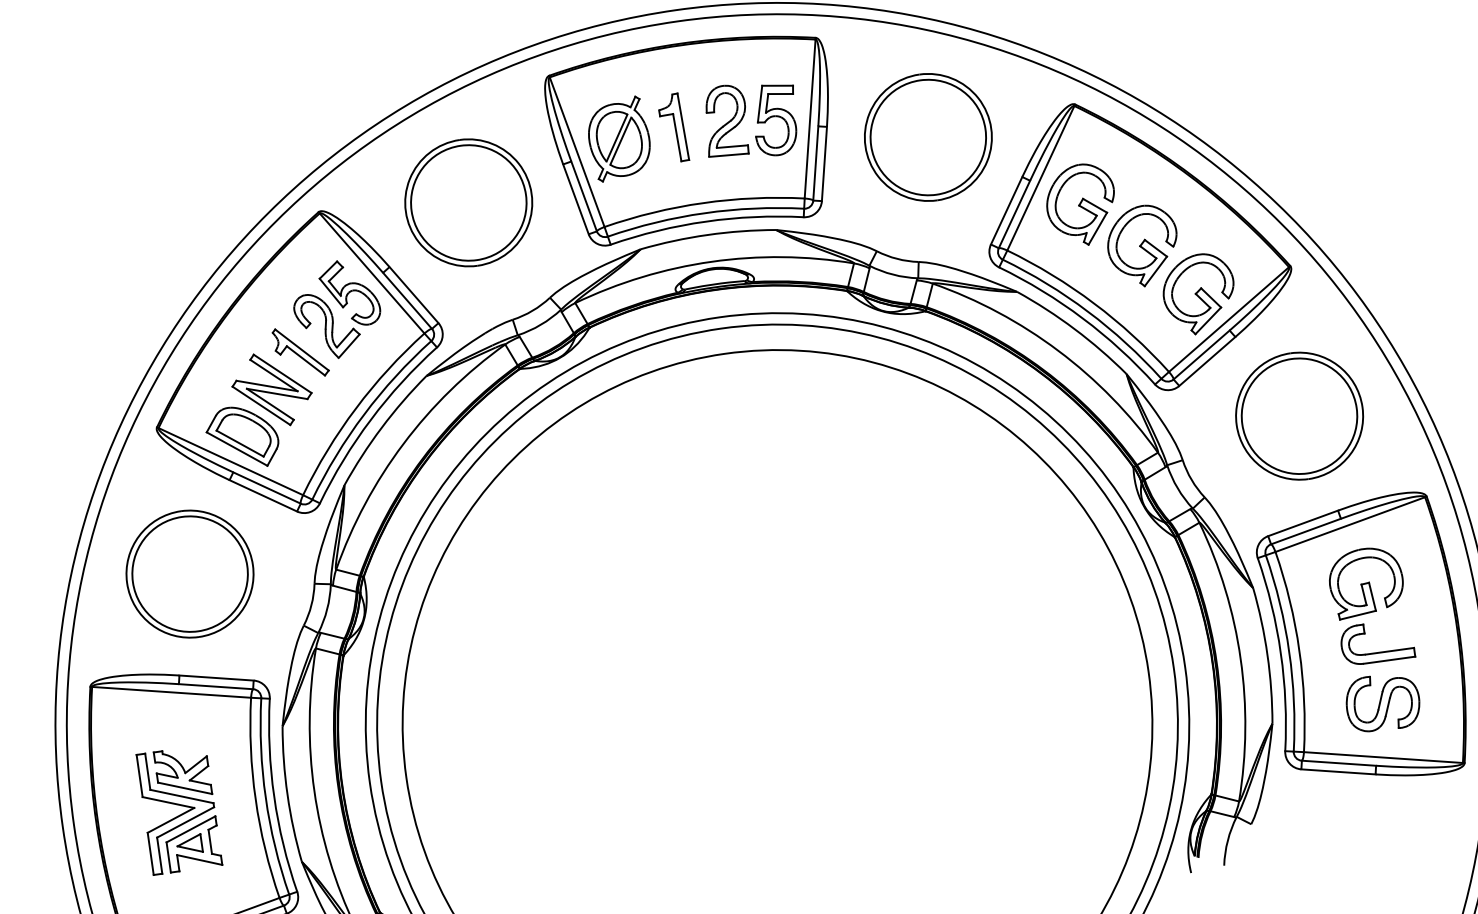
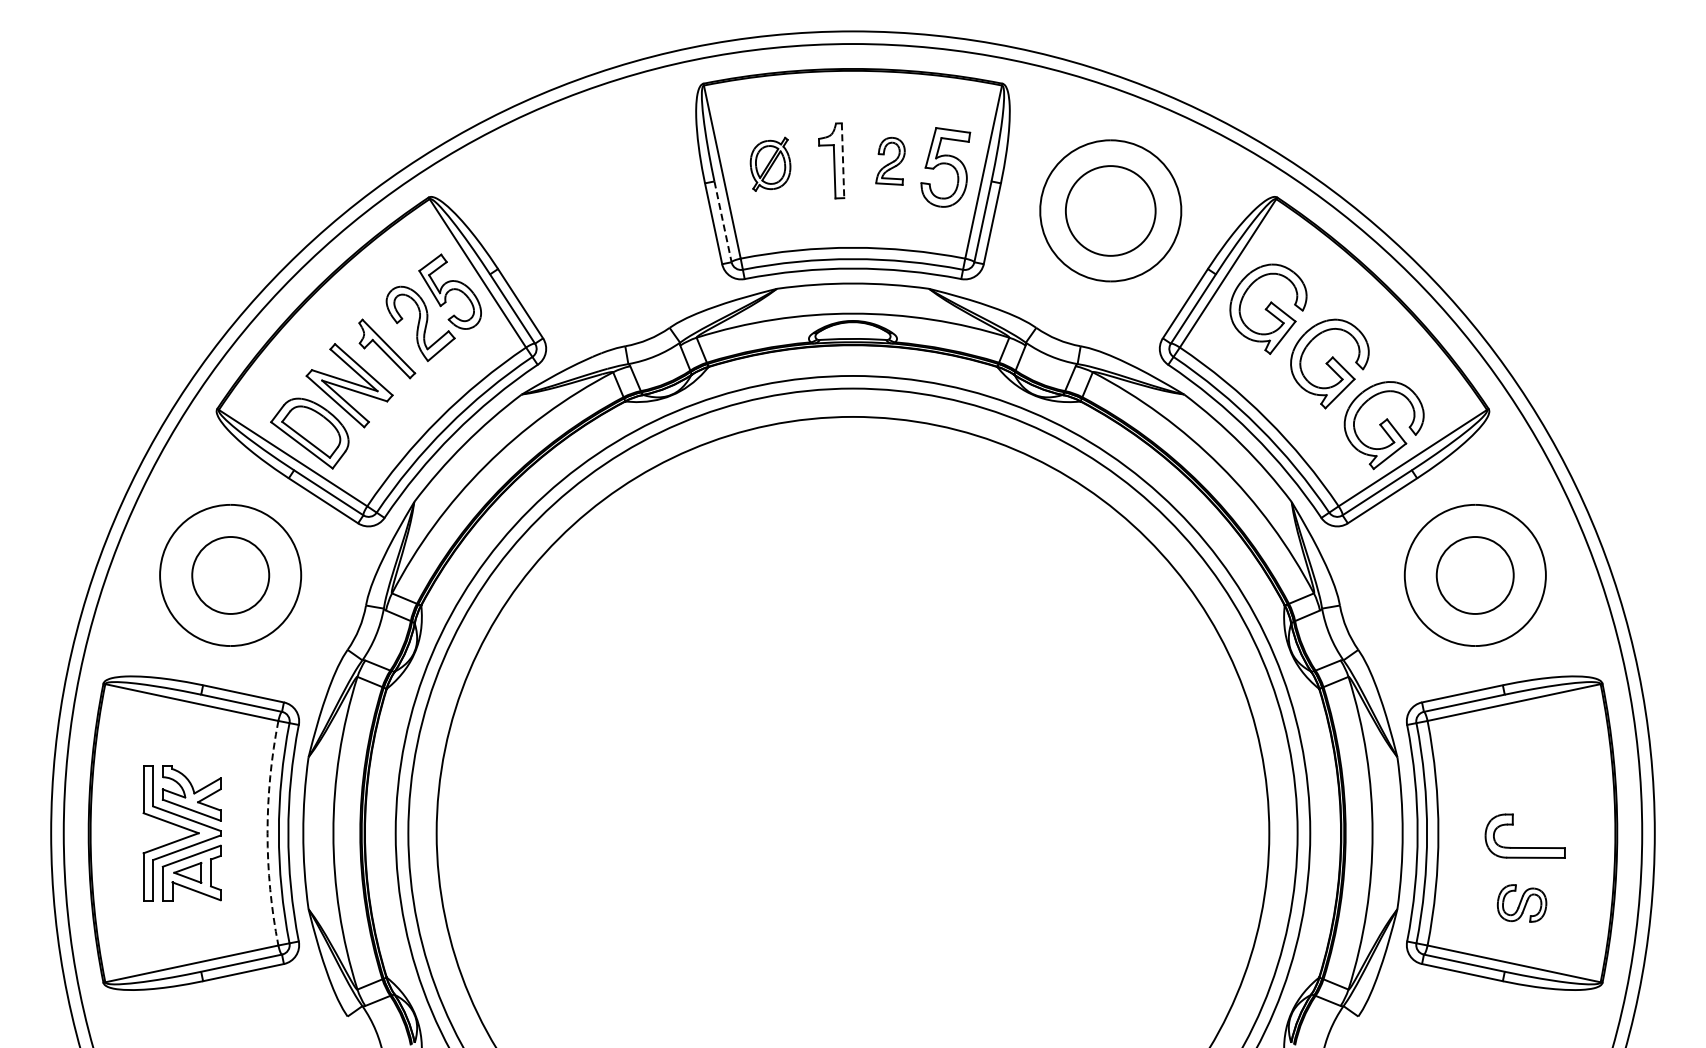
part: (725, 121) -> (890, 161), size x0.6
line: (683, 127) -> (843, 161), solid -> dashed
circle: (928, 137) -> (1110, 210), size x0.7
part: (619, 139) -> (770, 164), size x0.6
line: (584, 196) -> (723, 222), solid -> dashed
part: (468, 202) -> (594, 210), removed
circle: (1299, 416) -> (1475, 575), size x0.6
circle: (189, 574) -> (230, 575), size x0.6
part: (1366, 582) -> (1522, 768), removed
part: (1382, 702) -> (1521, 903), size x0.6
arc: (255, 799) -> (267, 833), solid -> dashed

